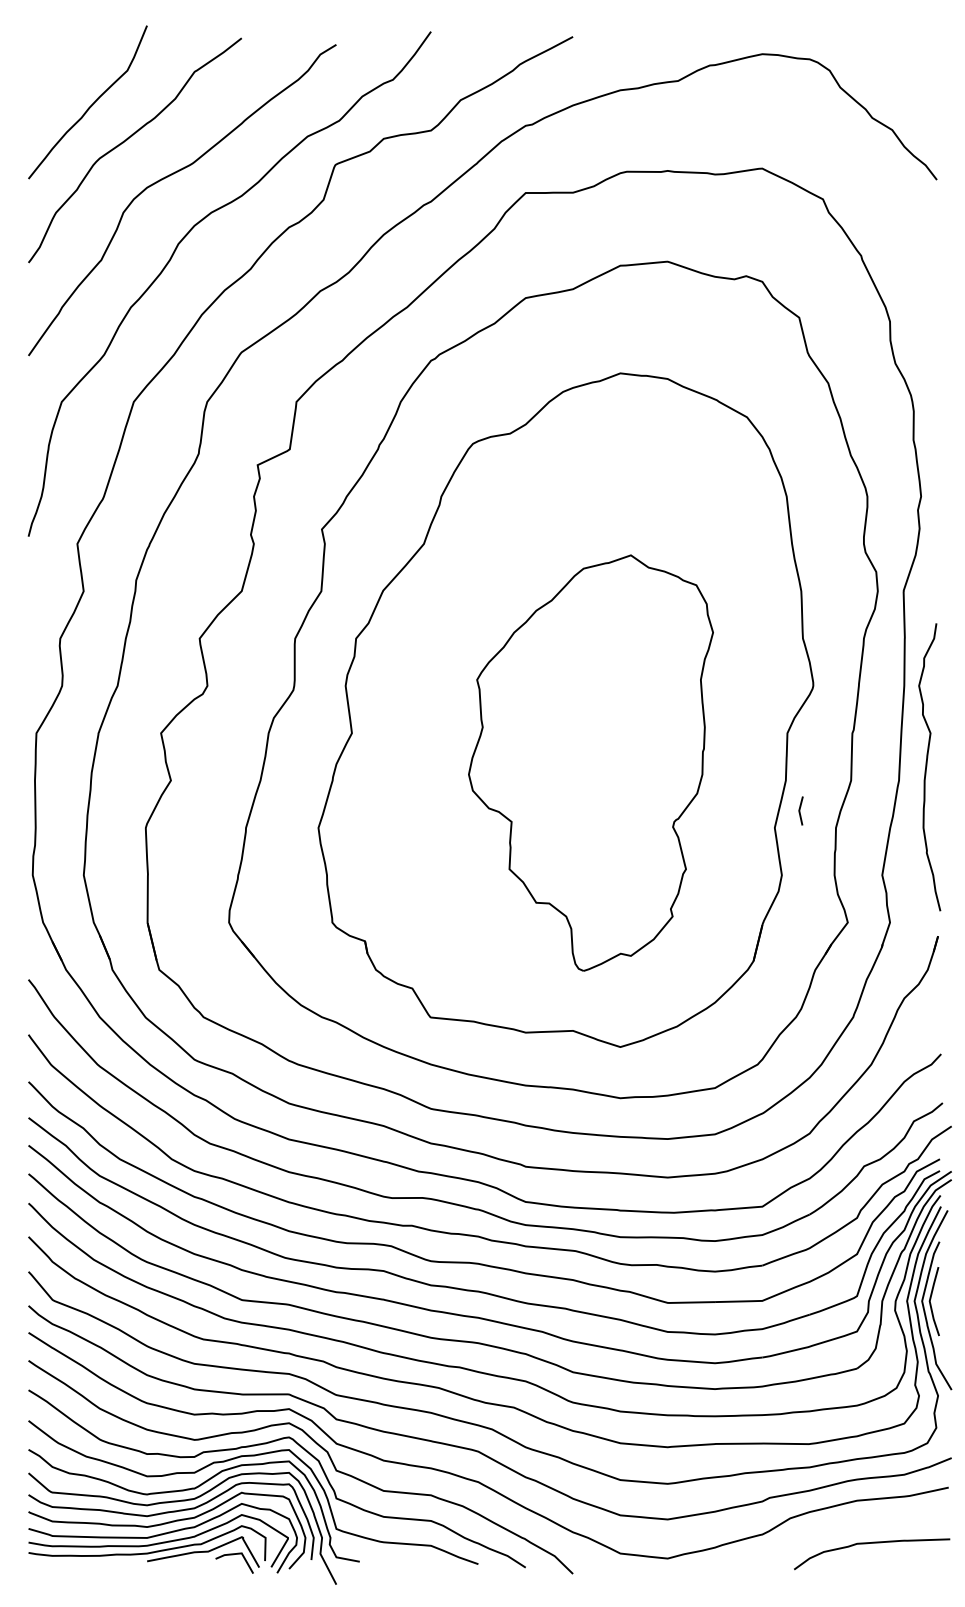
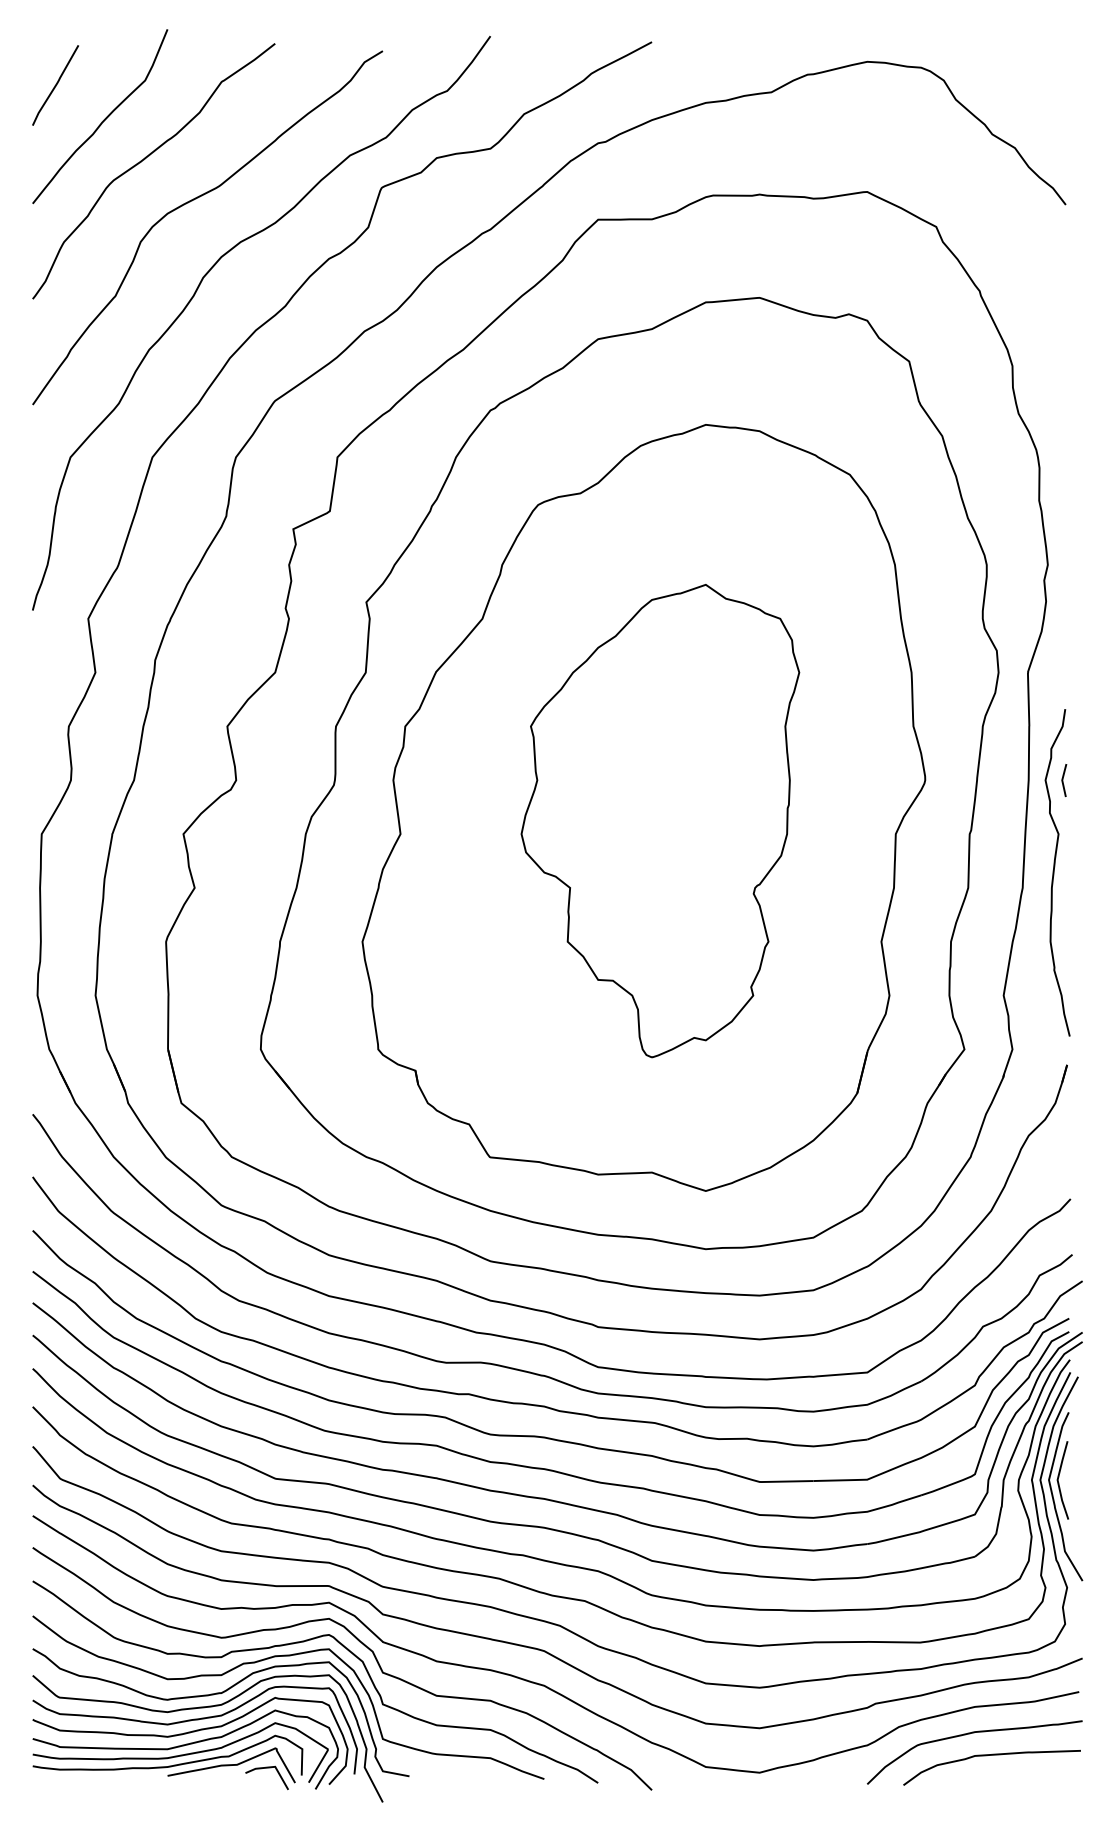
curve: (48, 74) -> (55, 85), added
part: (591, 763) -> (660, 821), moved
line: (800, 810) -> (1063, 780), moved
curve: (853, 1524) -> (970, 1734), added

